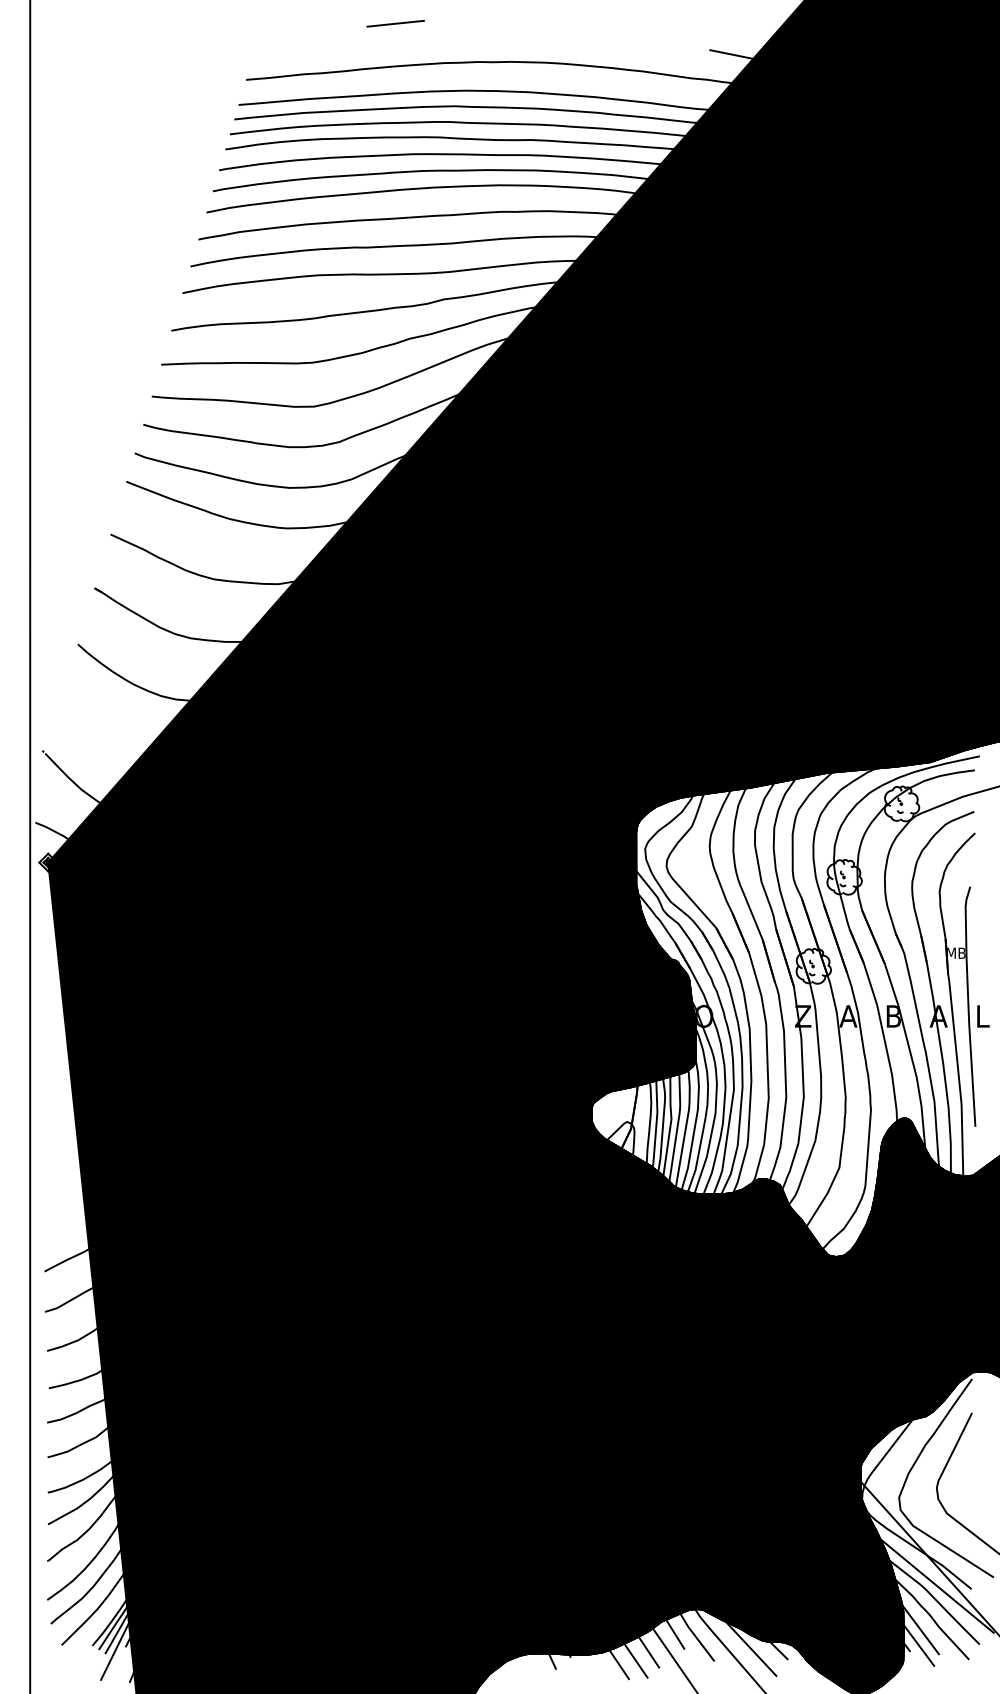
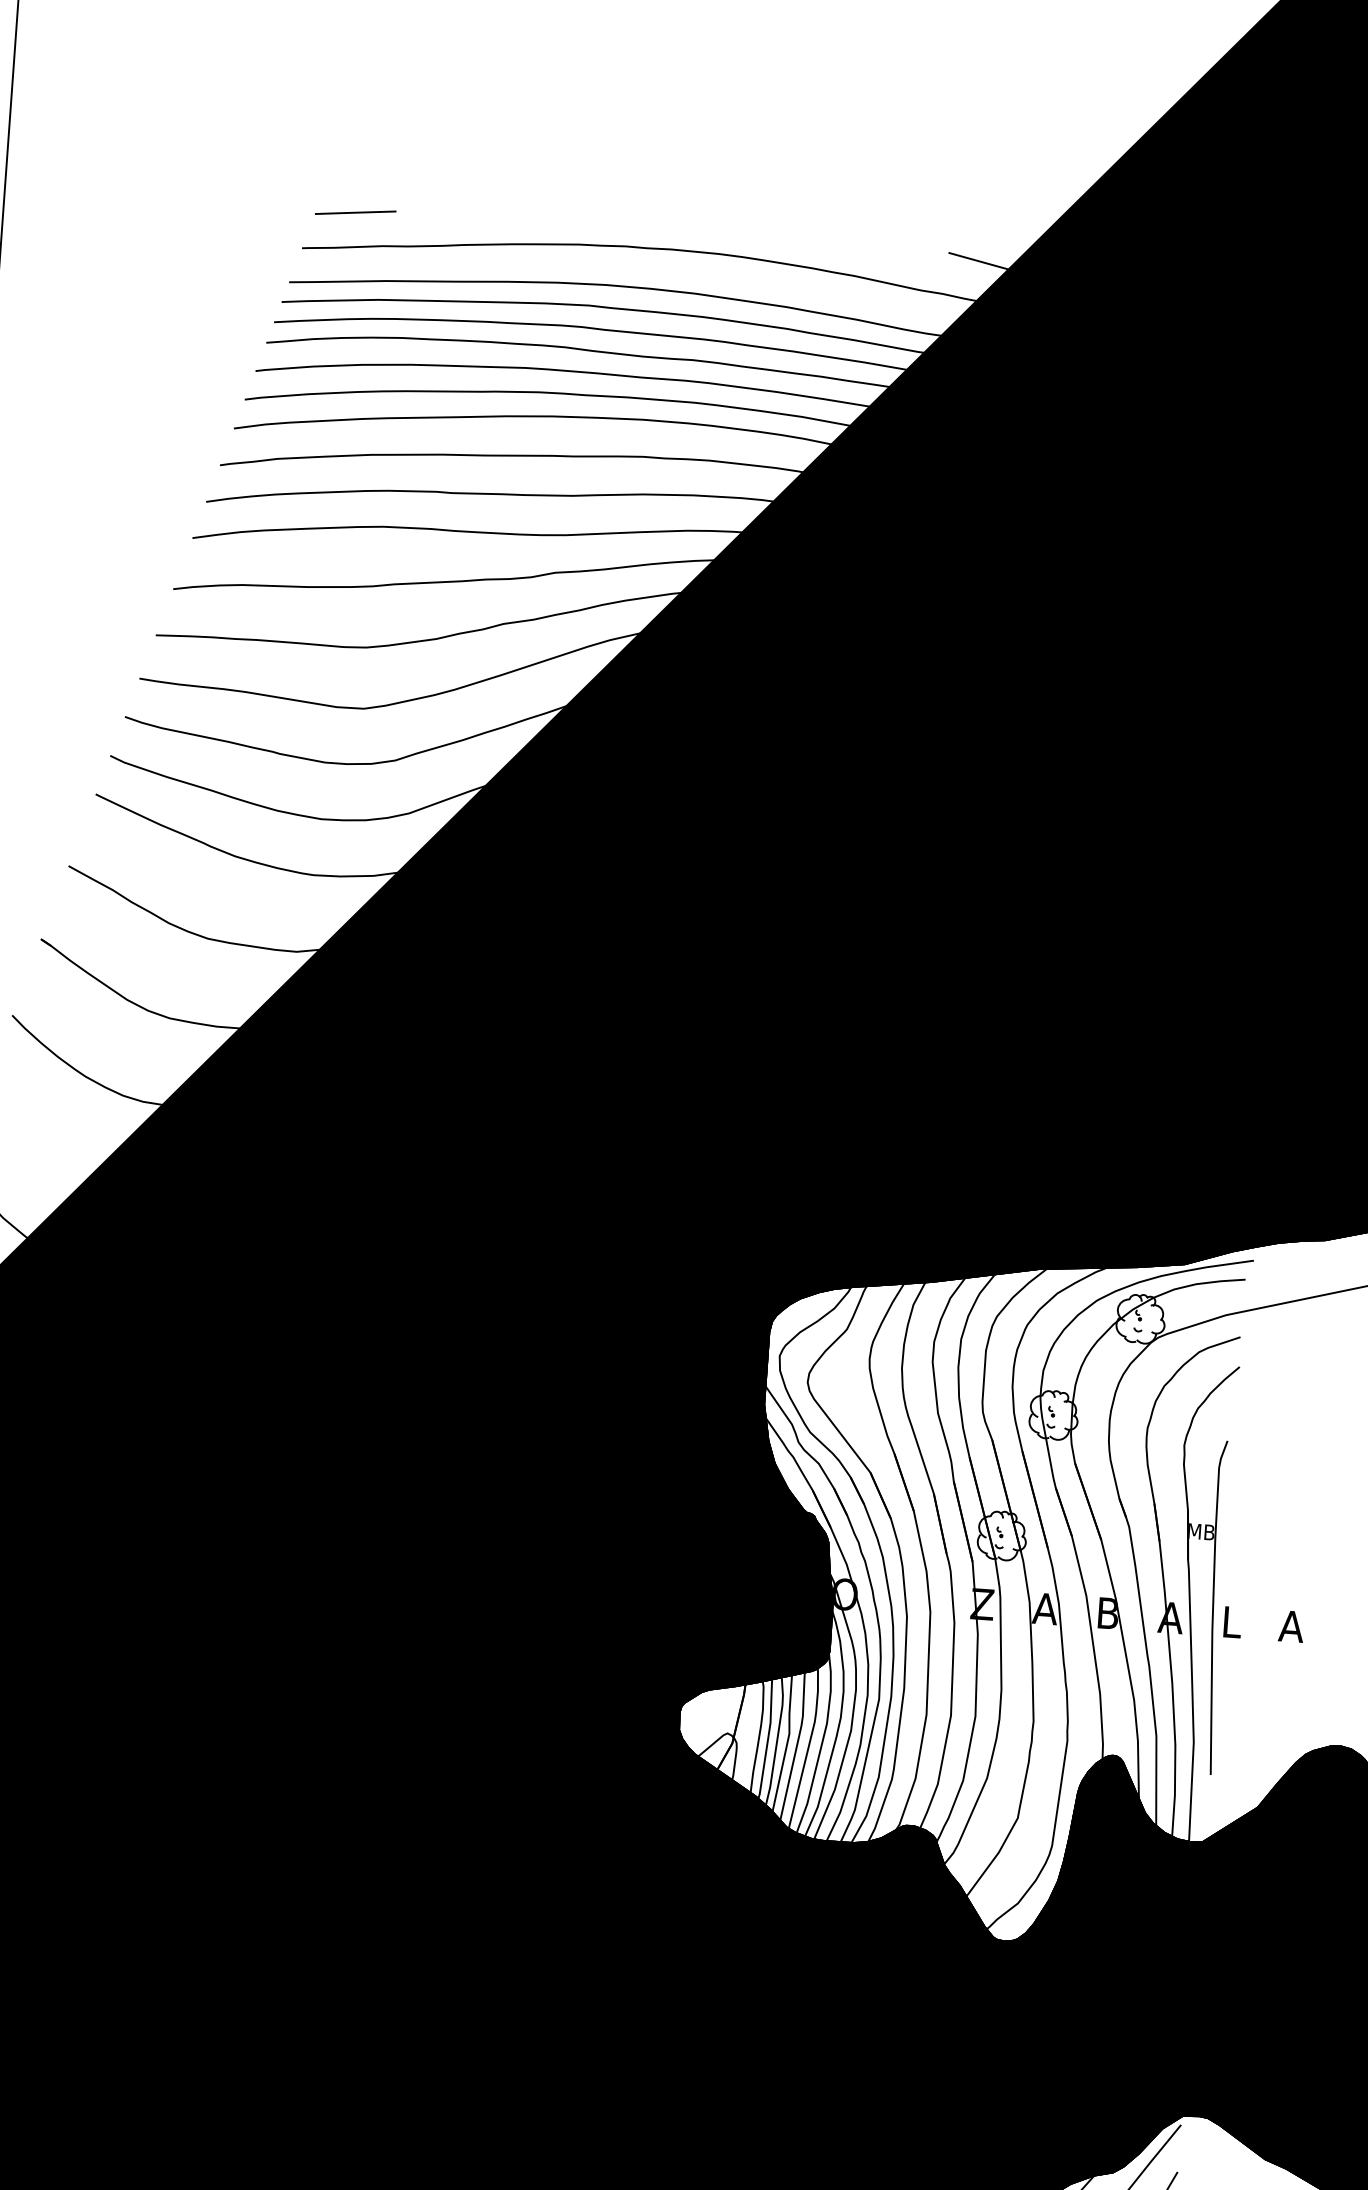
line: (395, 23) -> (355, 212), moved

